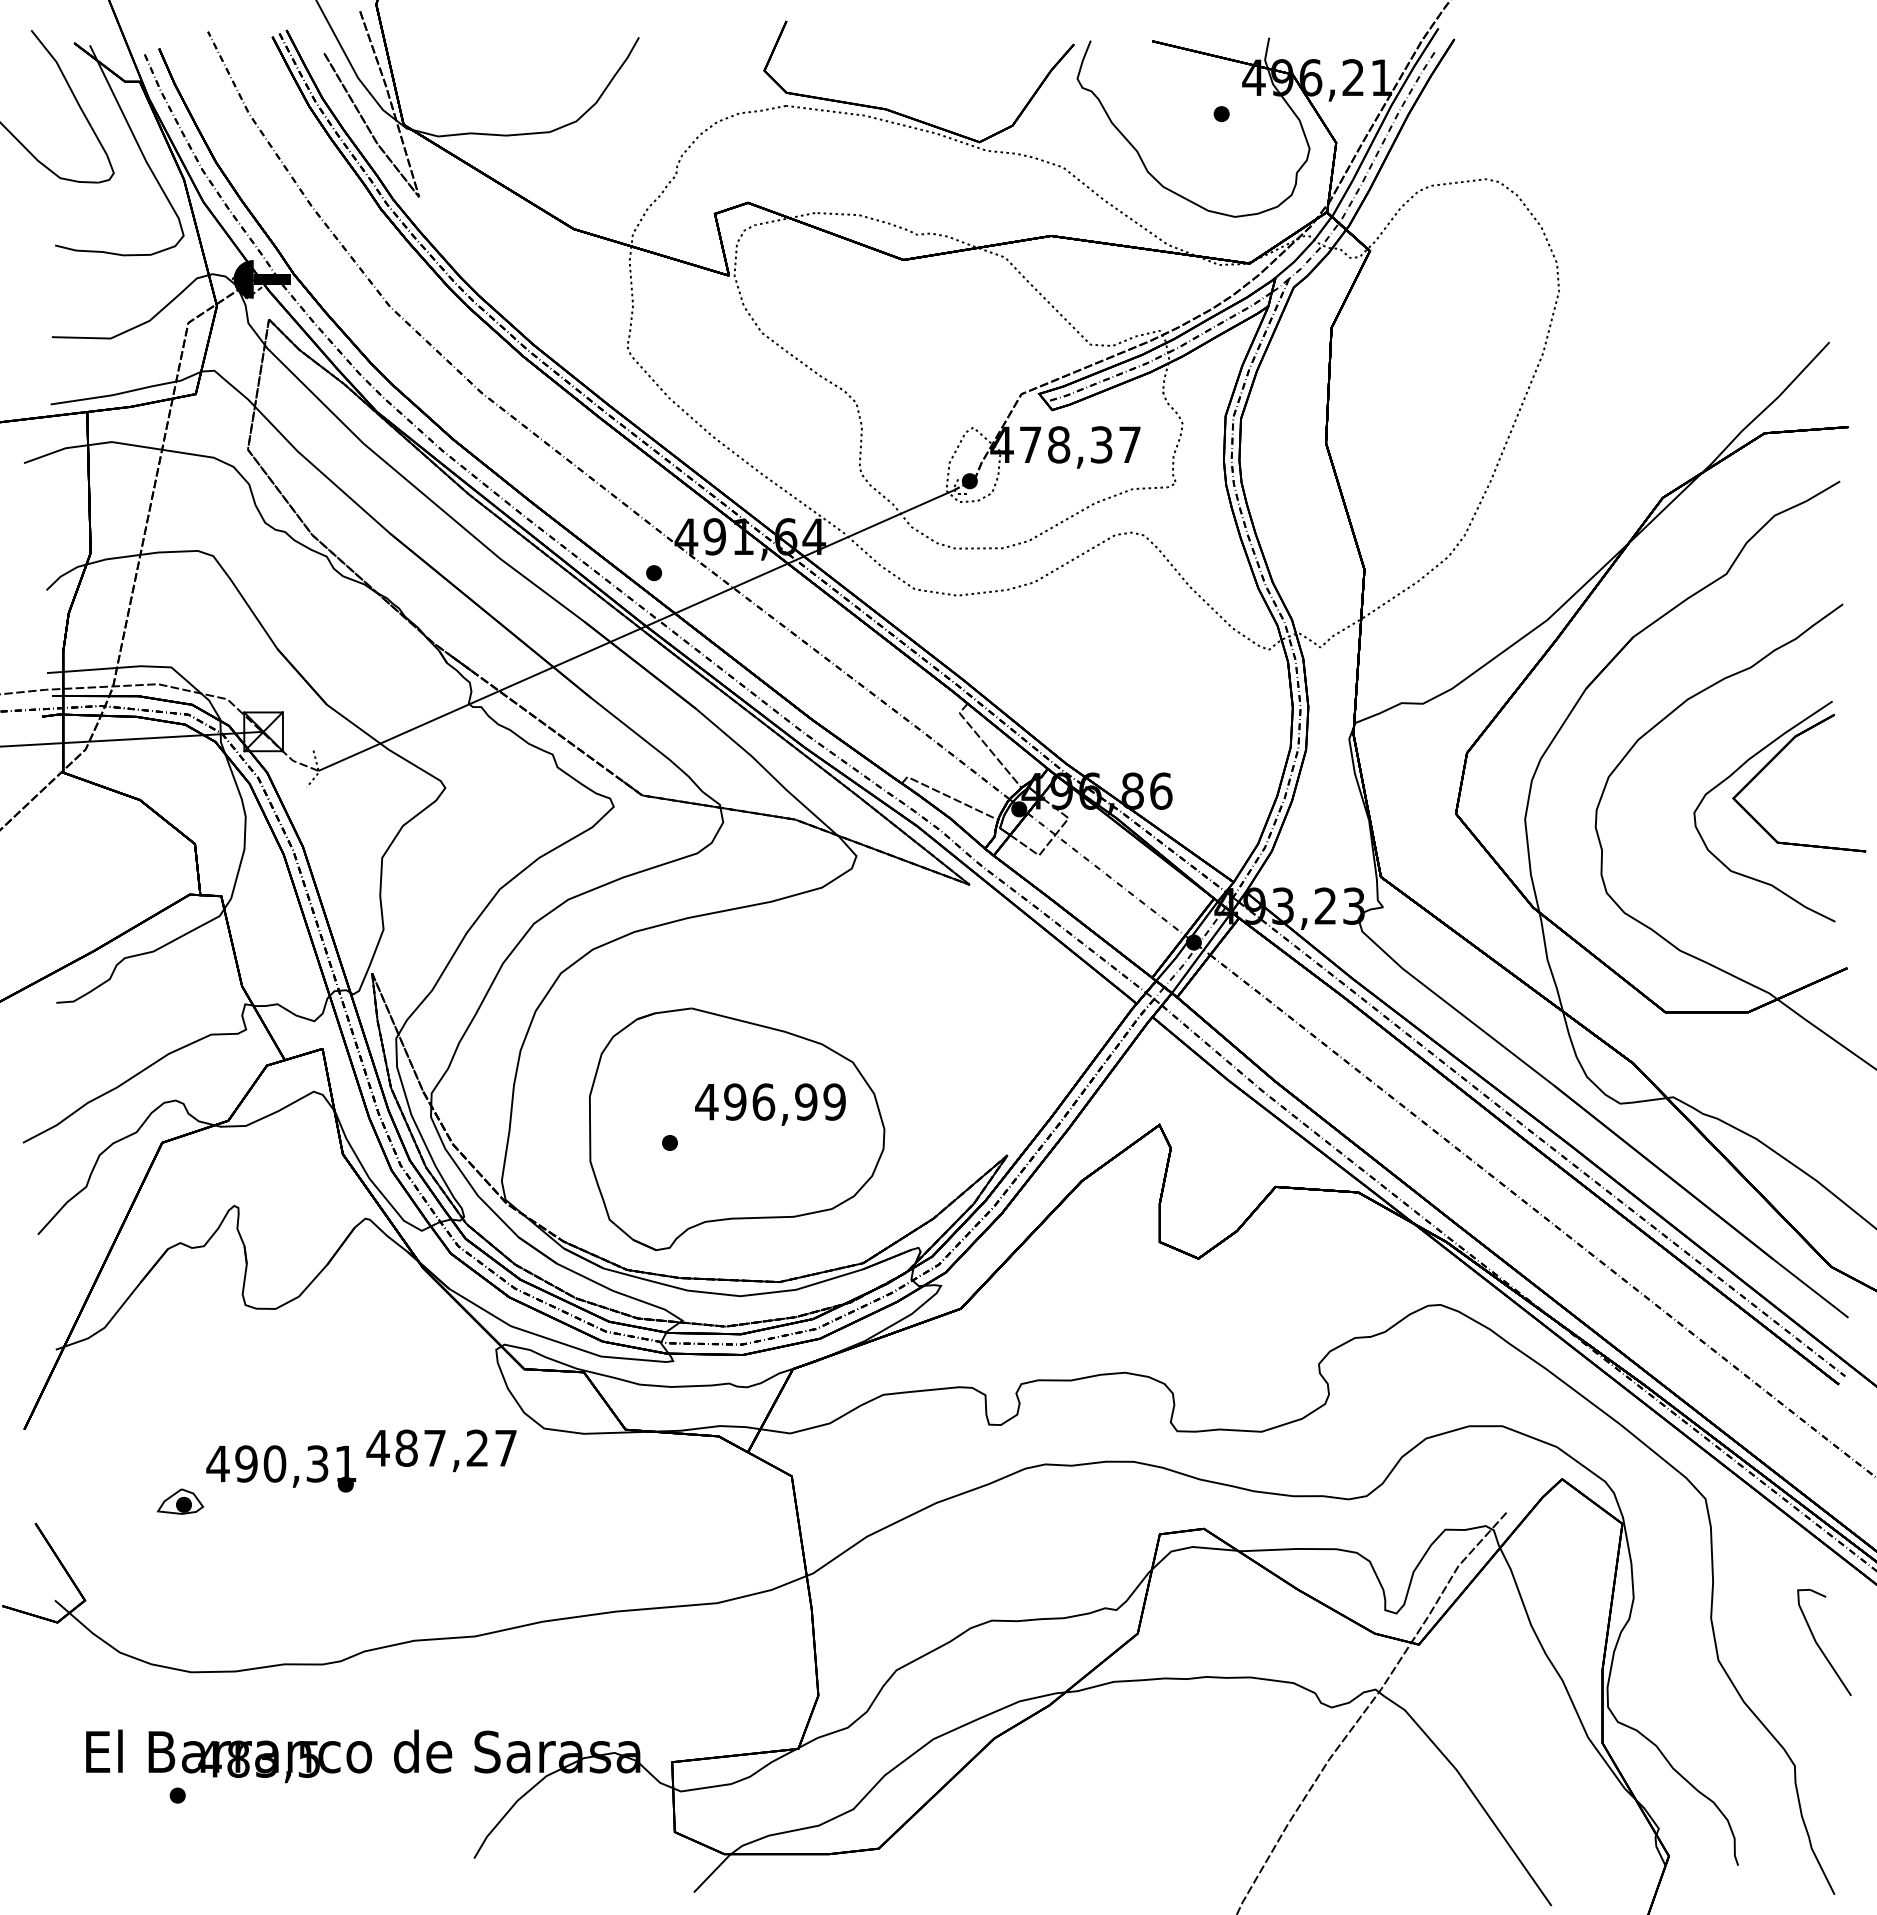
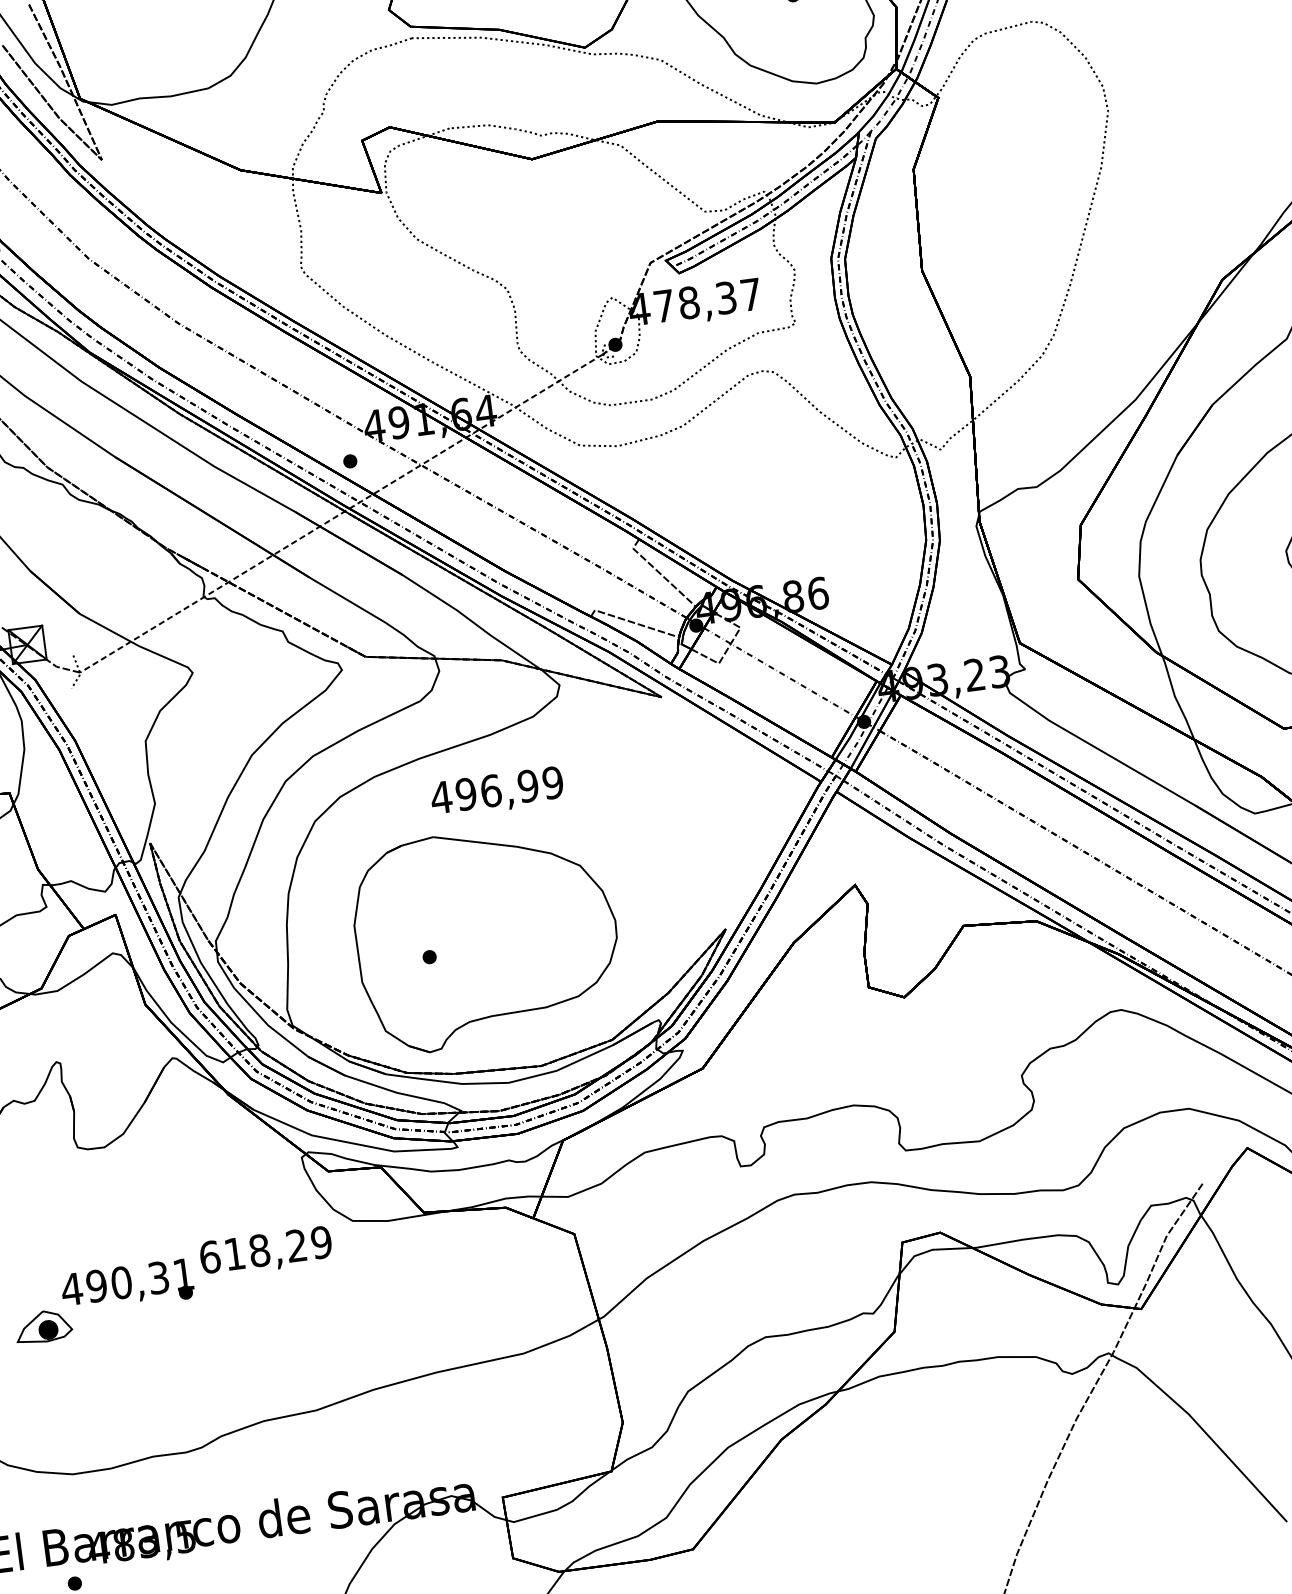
line: (636, 630) -> (341, 513), solid -> dashed
text: (770, 1104) -> (497, 792), moved
text: (441, 1447) -> (265, 1249), 487,27 -> 618,29
part: (179, 1501) -> (42, 1326), size x1.4

